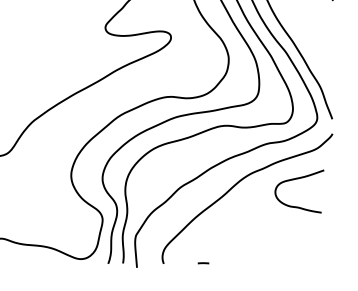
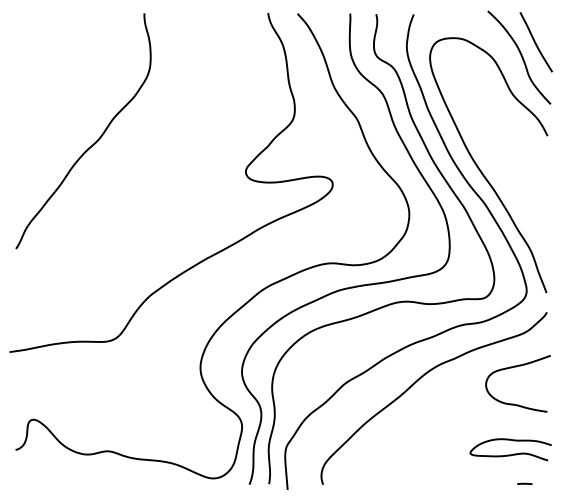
curve: (295, 179) -> (512, 368), moved
curve: (307, 240) -> (513, 453), added
line: (203, 262) -> (524, 483), moved

